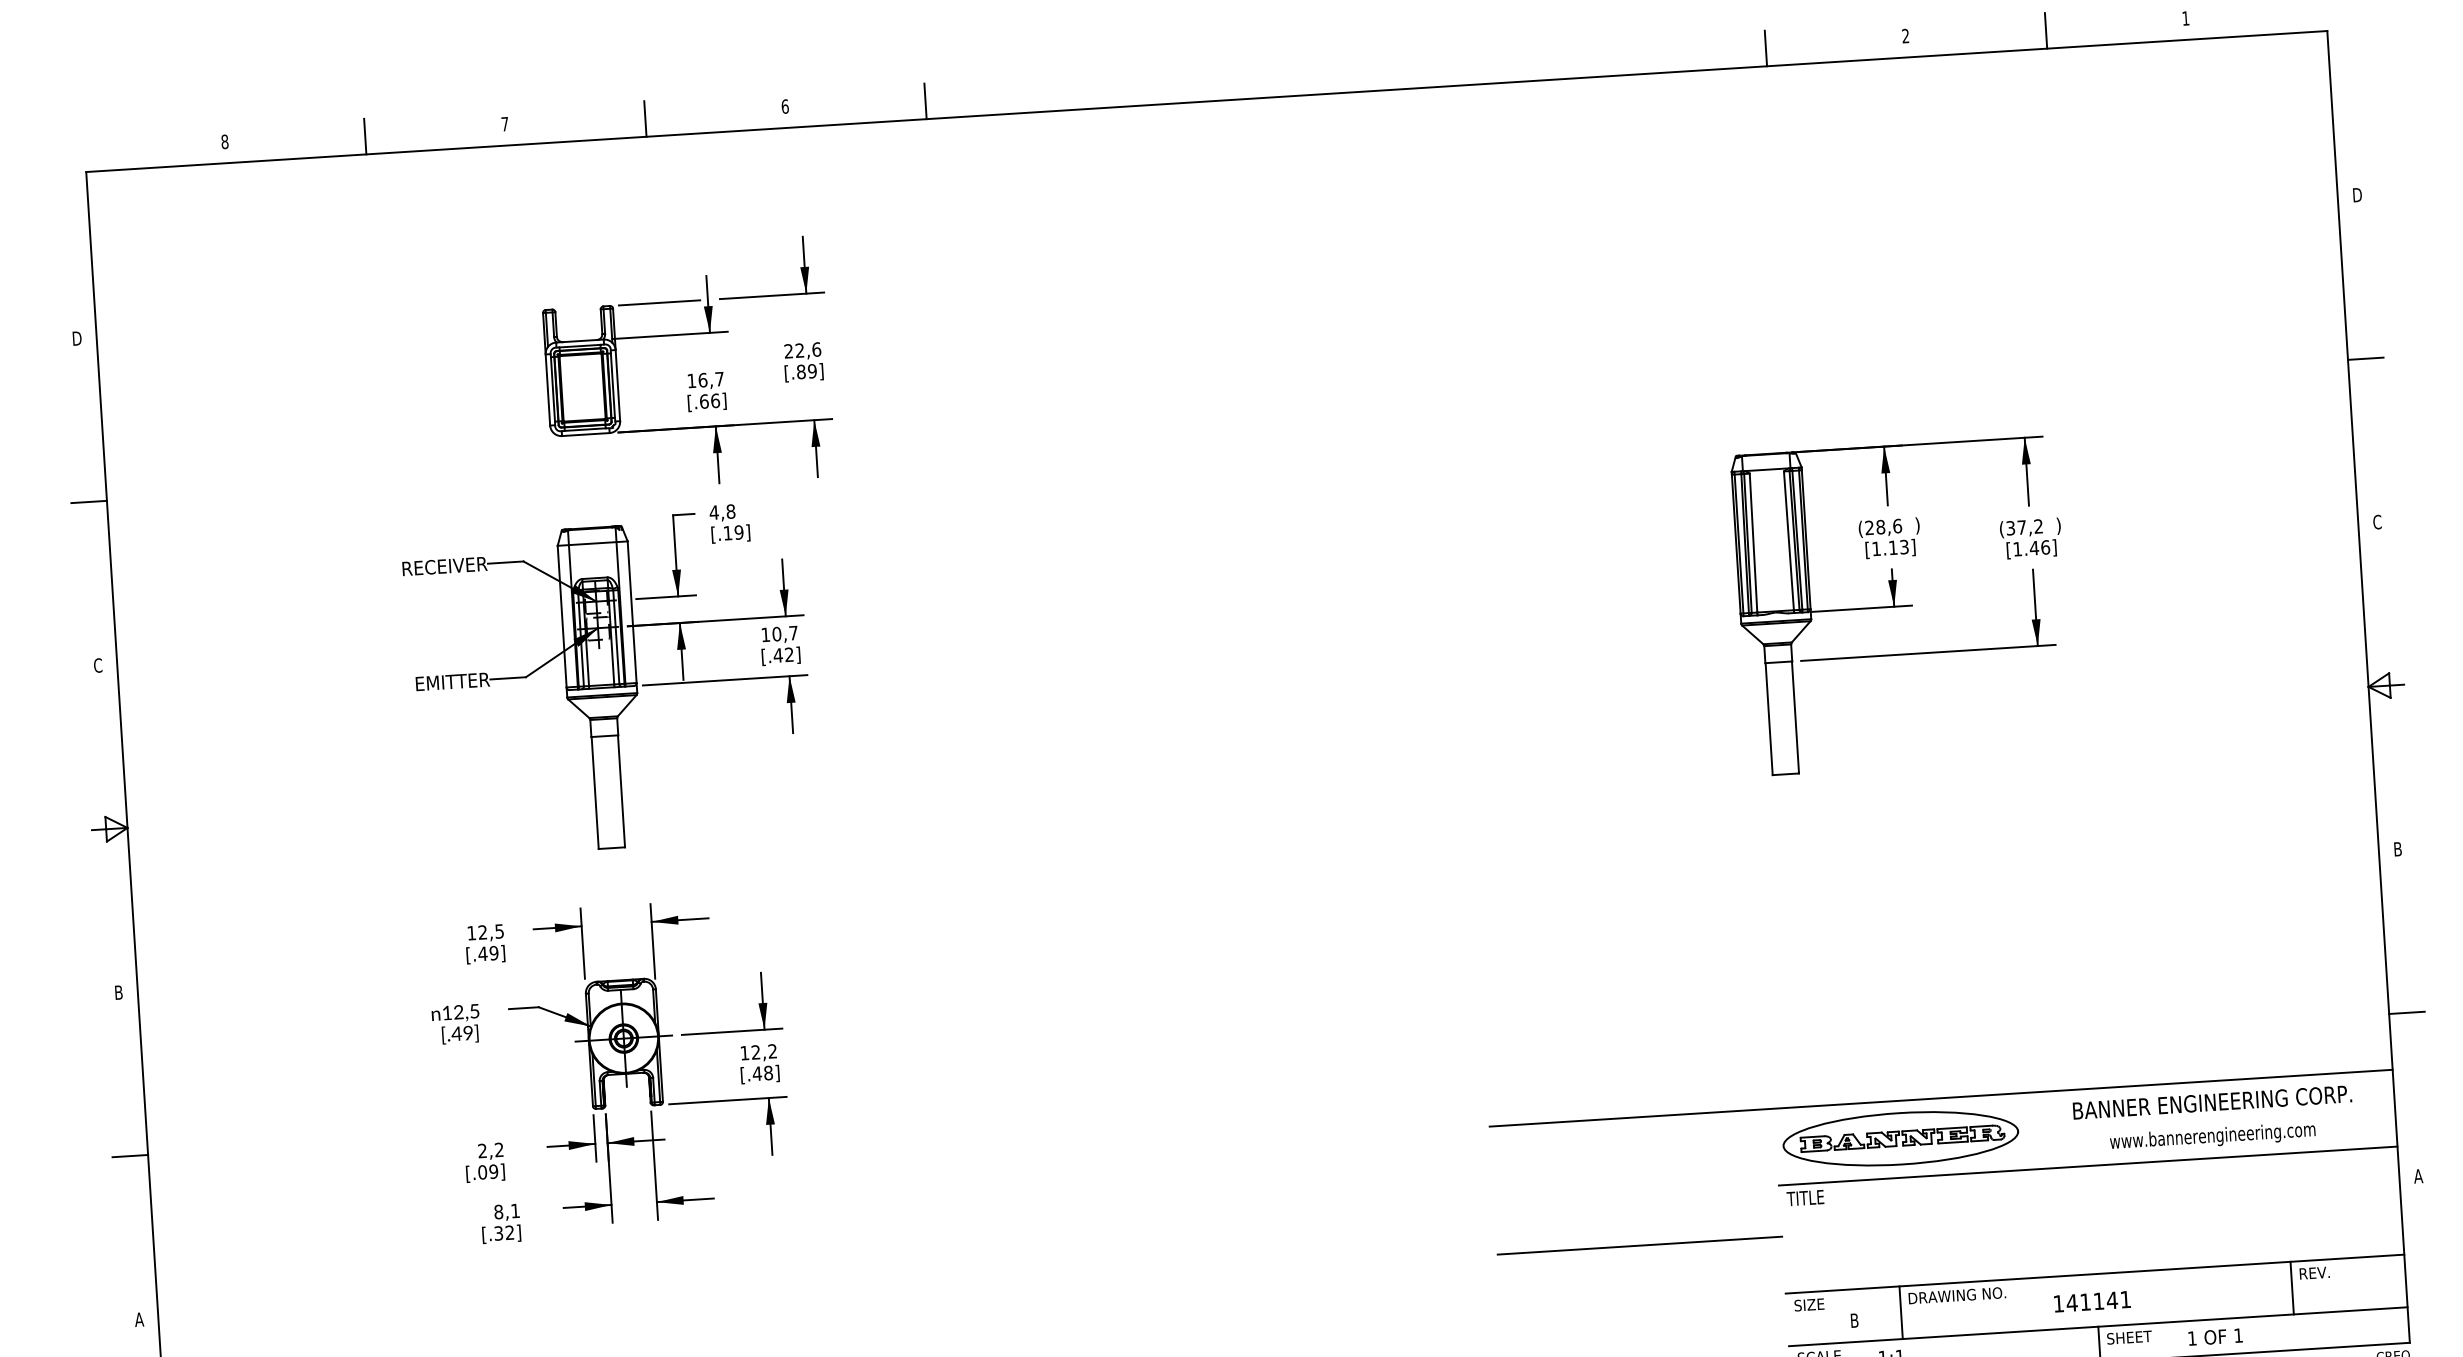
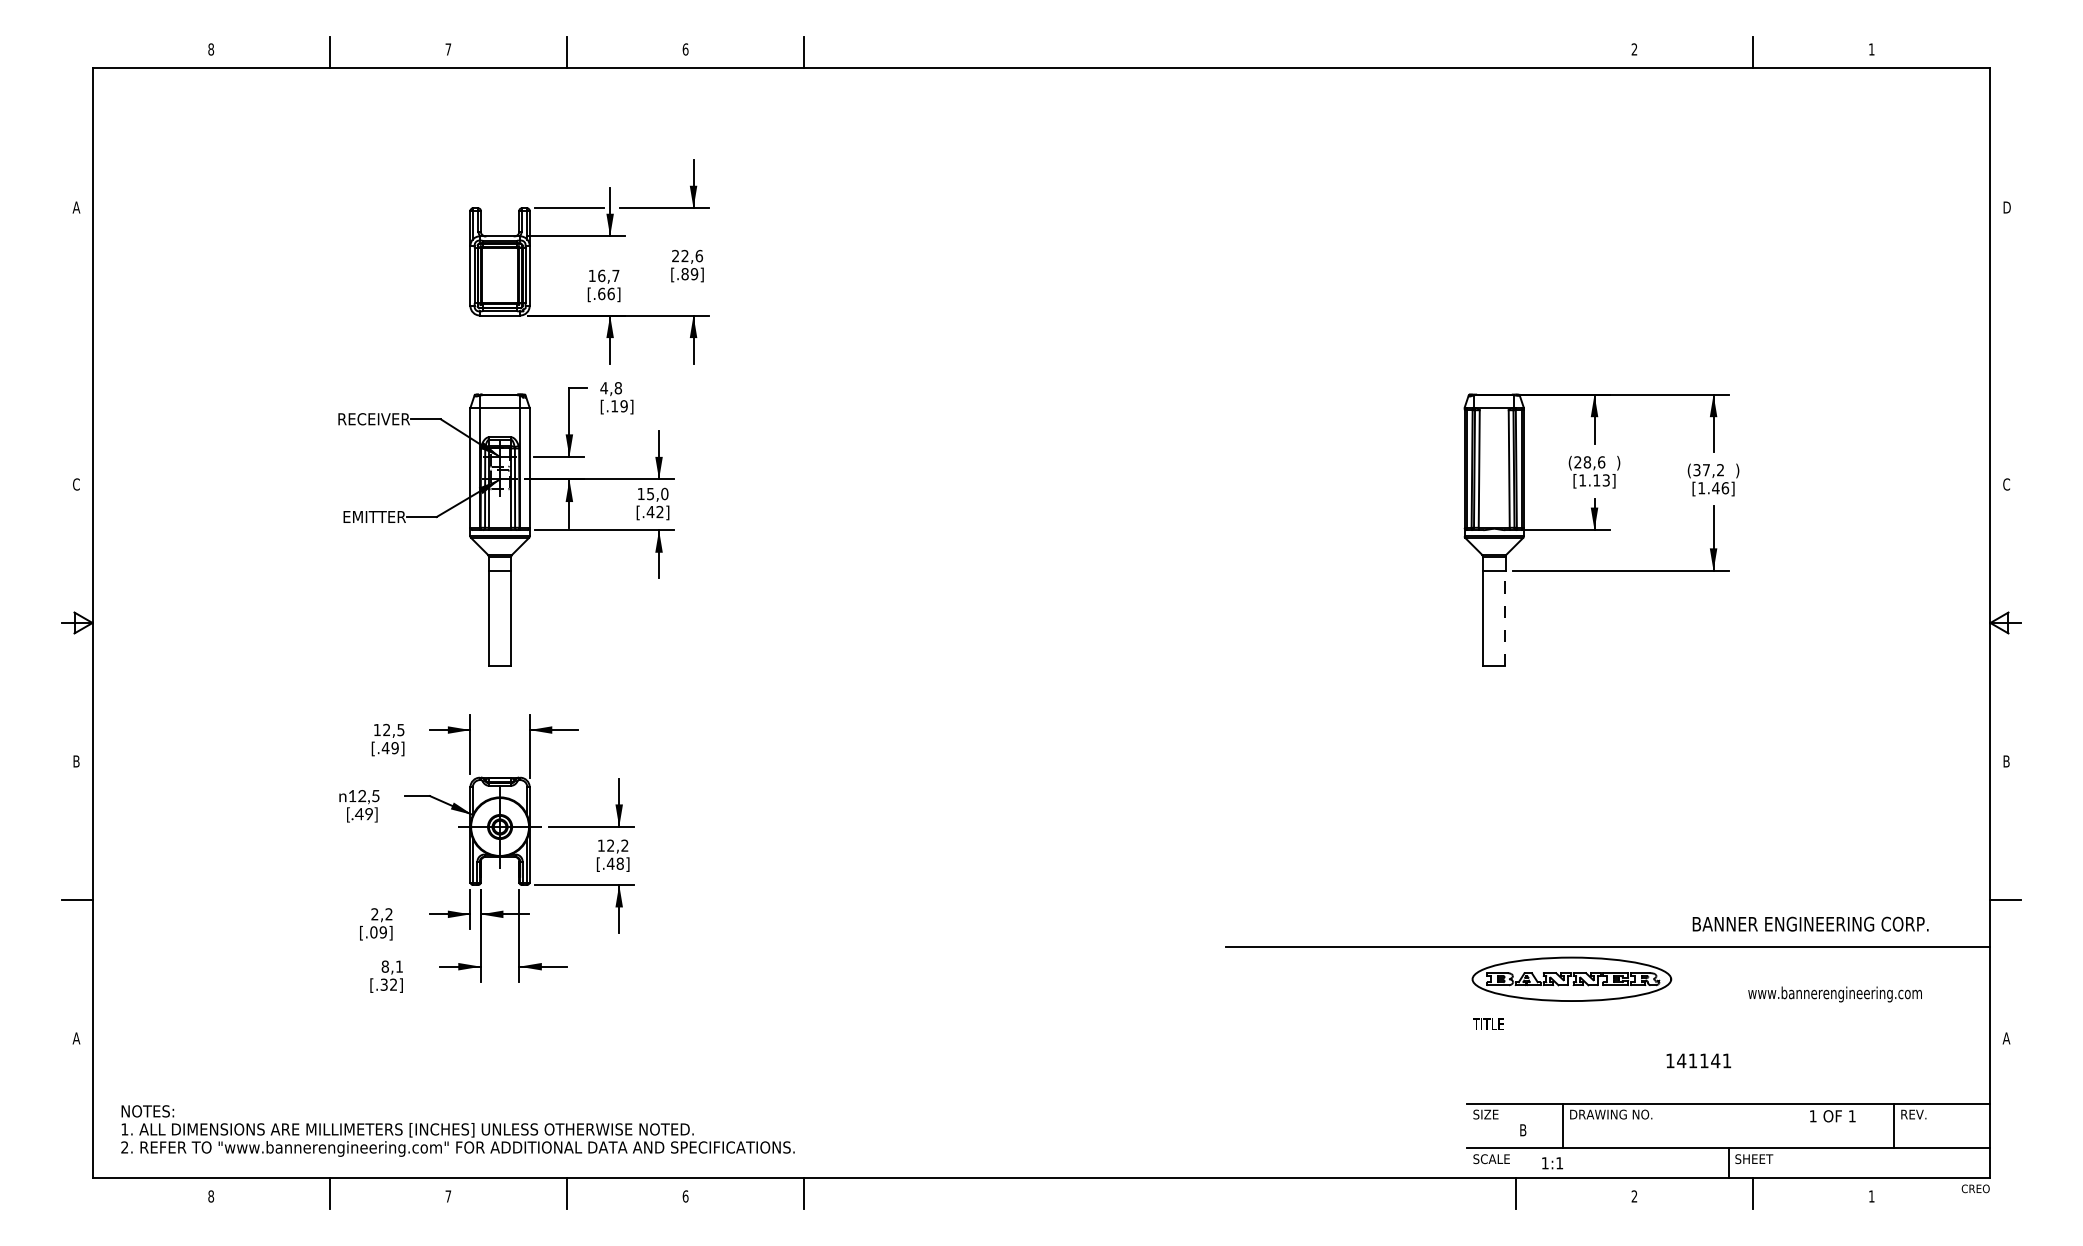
line: (1765, 48) -> (1515, 52), removed
text: (77, 338) -> (76, 207), D -> A
line: (2365, 359) -> (2005, 346), removed
line: (89, 502) -> (77, 346), removed
text: (784, 633) -> (657, 493), 10,7 -> 15,0
line: (1795, 716) -> (1505, 617), solid -> dashed
text: (2212, 1101) -> (1810, 923), moved
line: (2088, 1166) -> (1728, 1012), removed
line: (1640, 1245) -> (1346, 1055), removed
text: (2091, 1301) -> (1698, 1060), moved
text: (2215, 1337) -> (1832, 1116), moved

